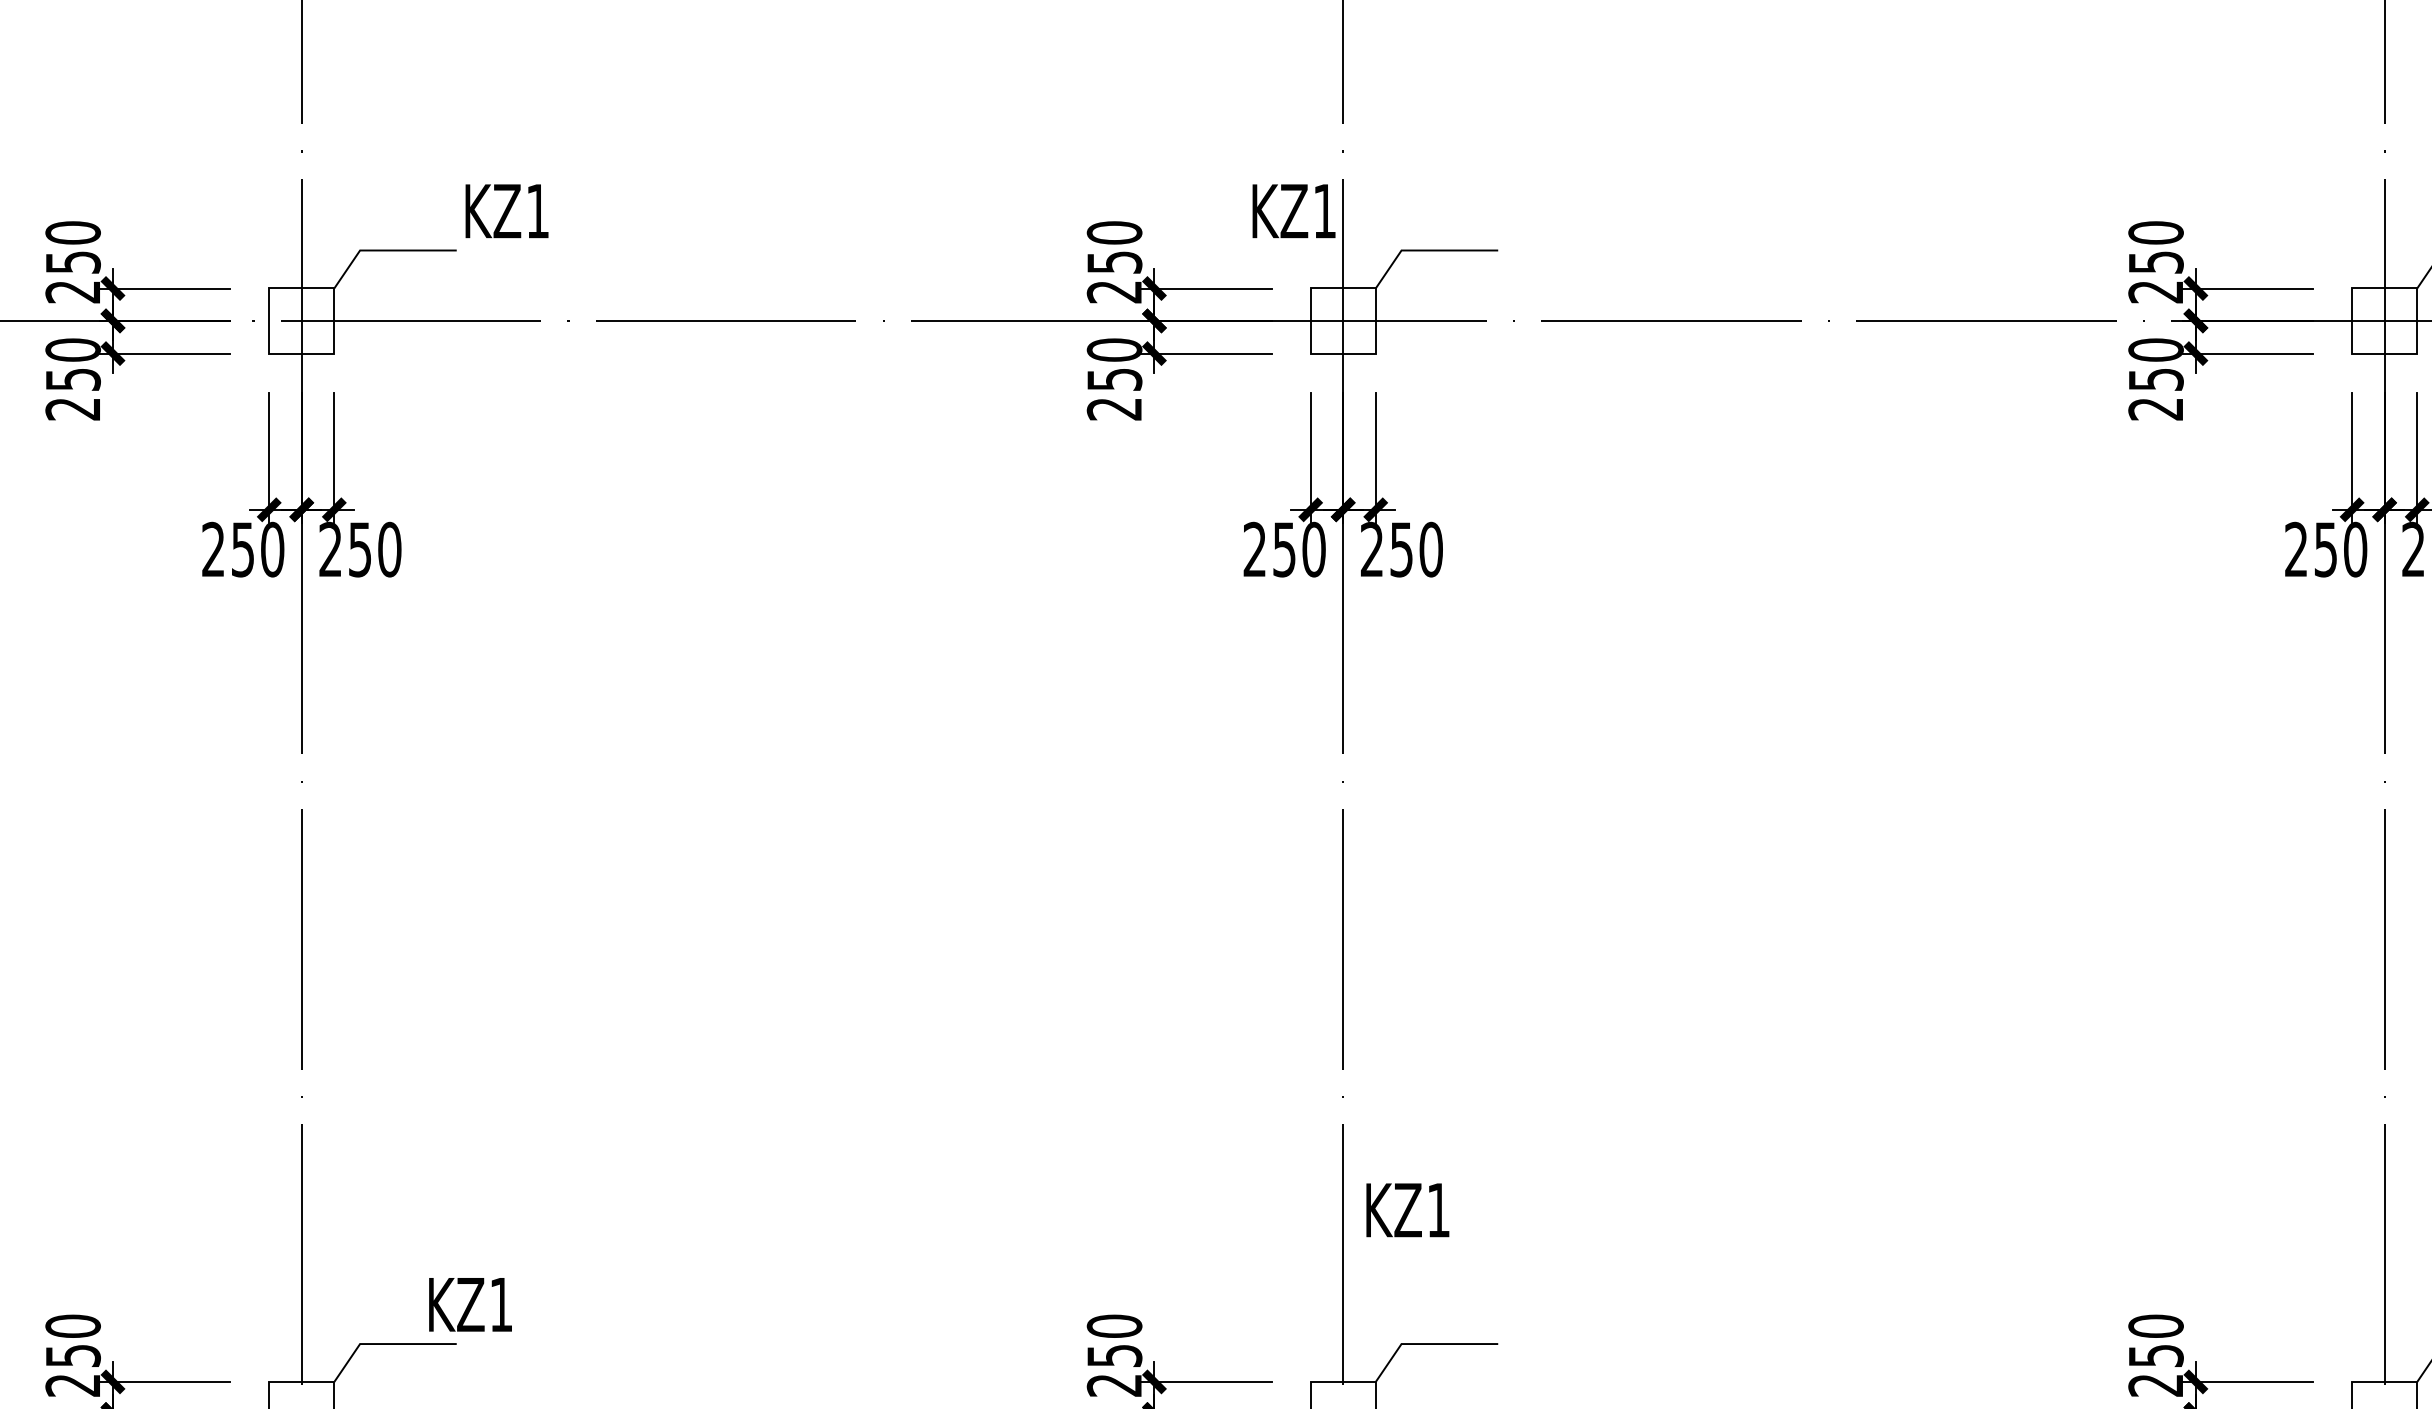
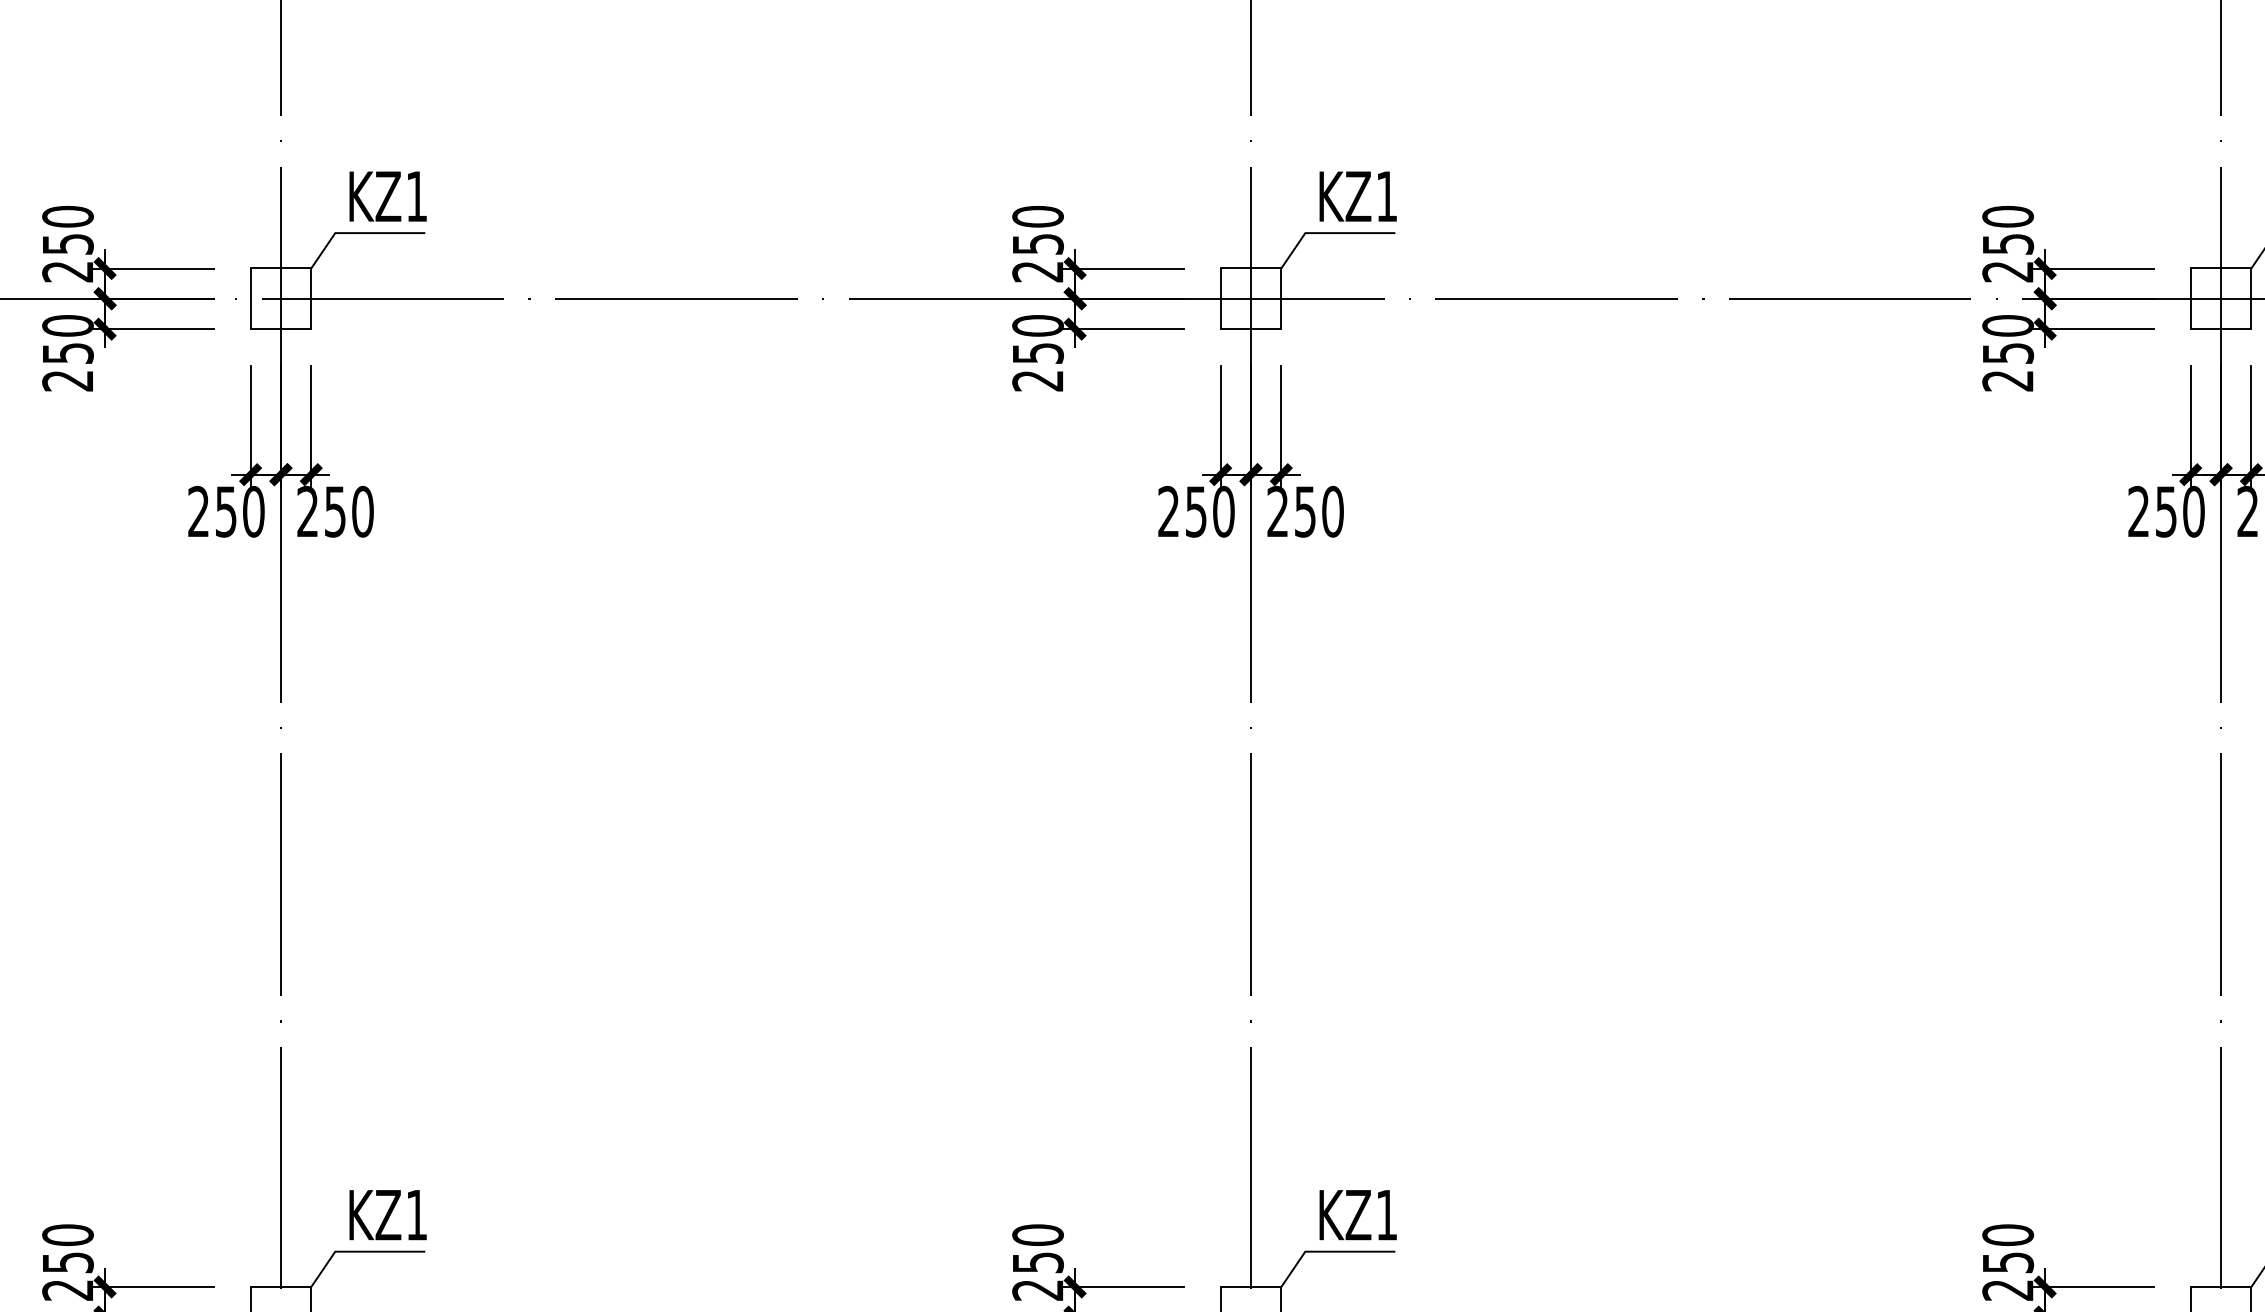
text: (506, 211) -> (387, 196), moved
text: (1293, 211) -> (1357, 196), moved
text: (1407, 1210) -> (1357, 1215), moved
text: (469, 1305) -> (387, 1215), moved

